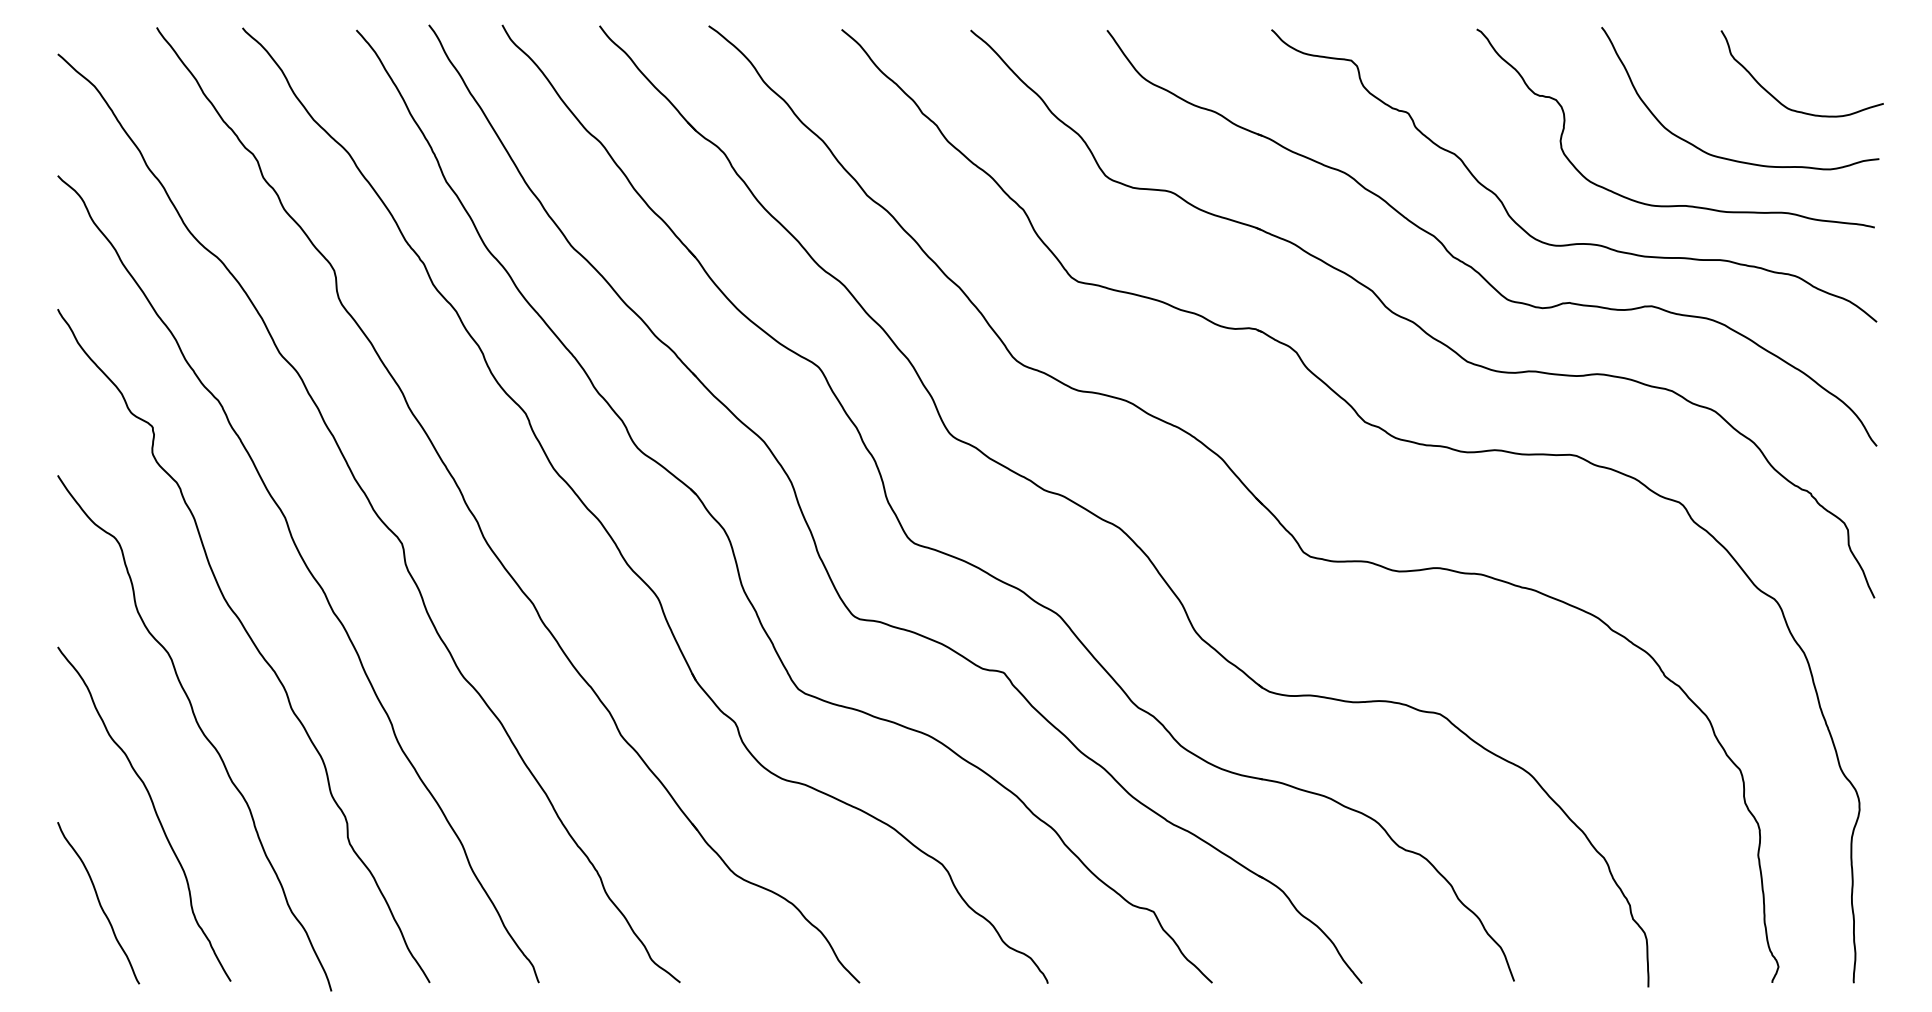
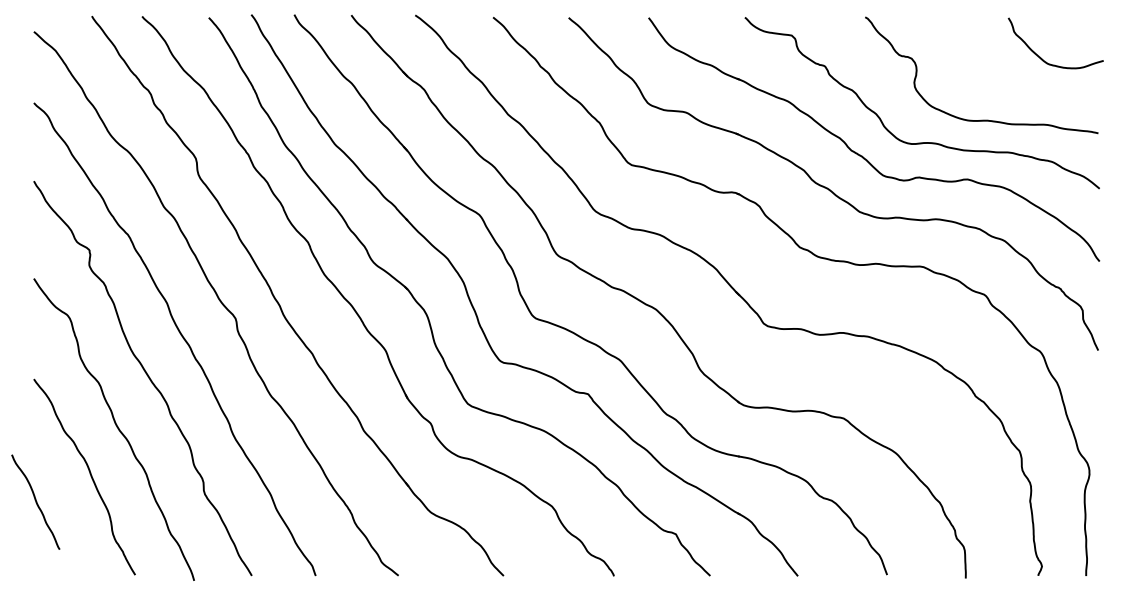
curve: (1723, 156) -> (1009, 91), removed
curve: (98, 902) -> (35, 501), moved

